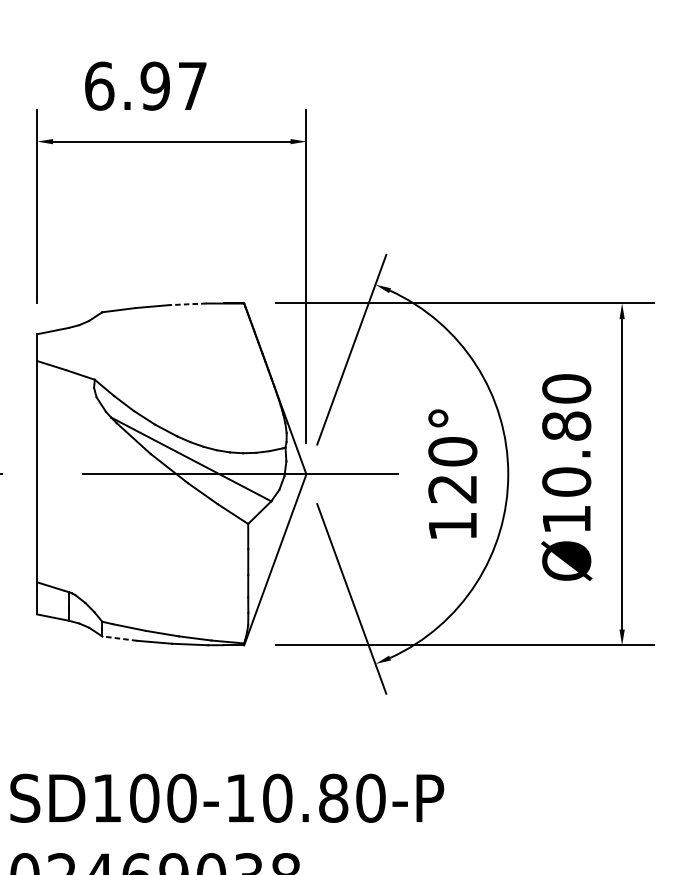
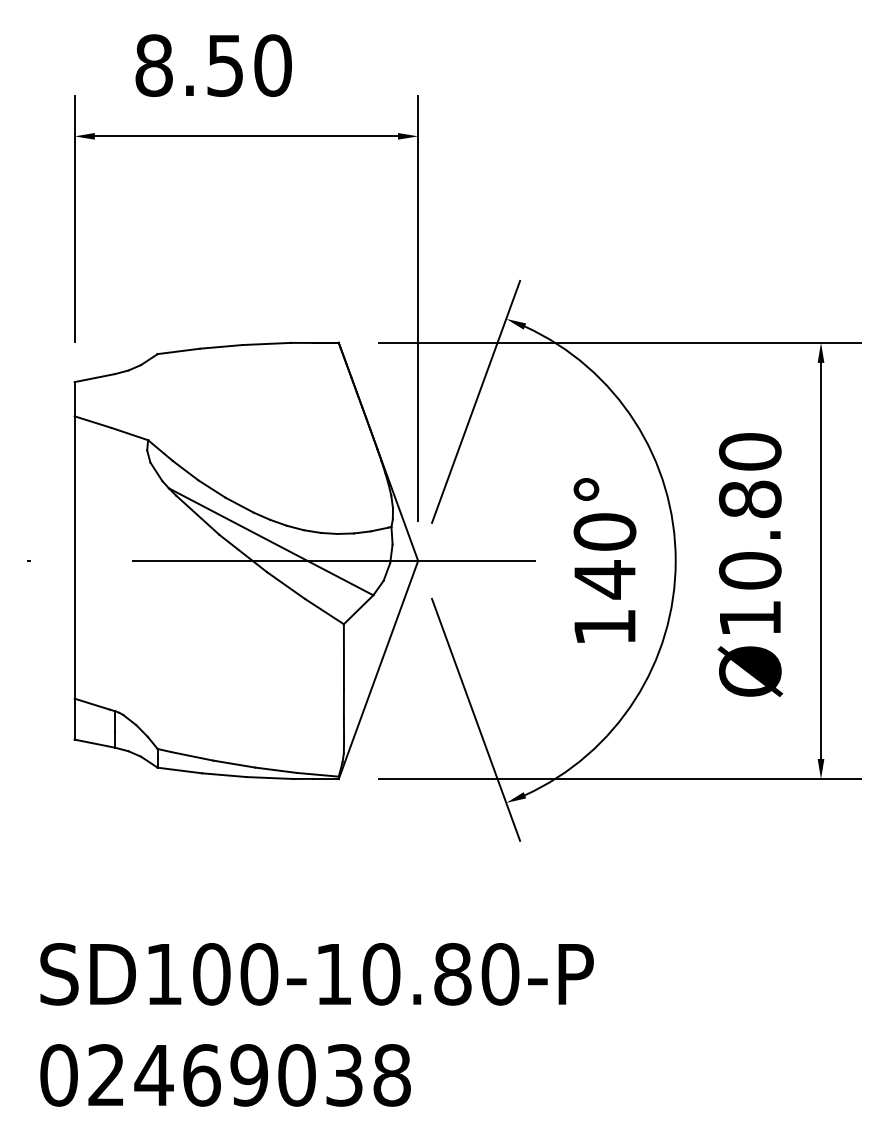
text: (146, 86) -> (213, 65), 6.97 -> 8.50
line: (187, 303) -> (266, 343), dashed -> solid
text: (452, 488) -> (604, 579), 120° -> 140°
line: (120, 638) -> (180, 770), dashed -> solid

